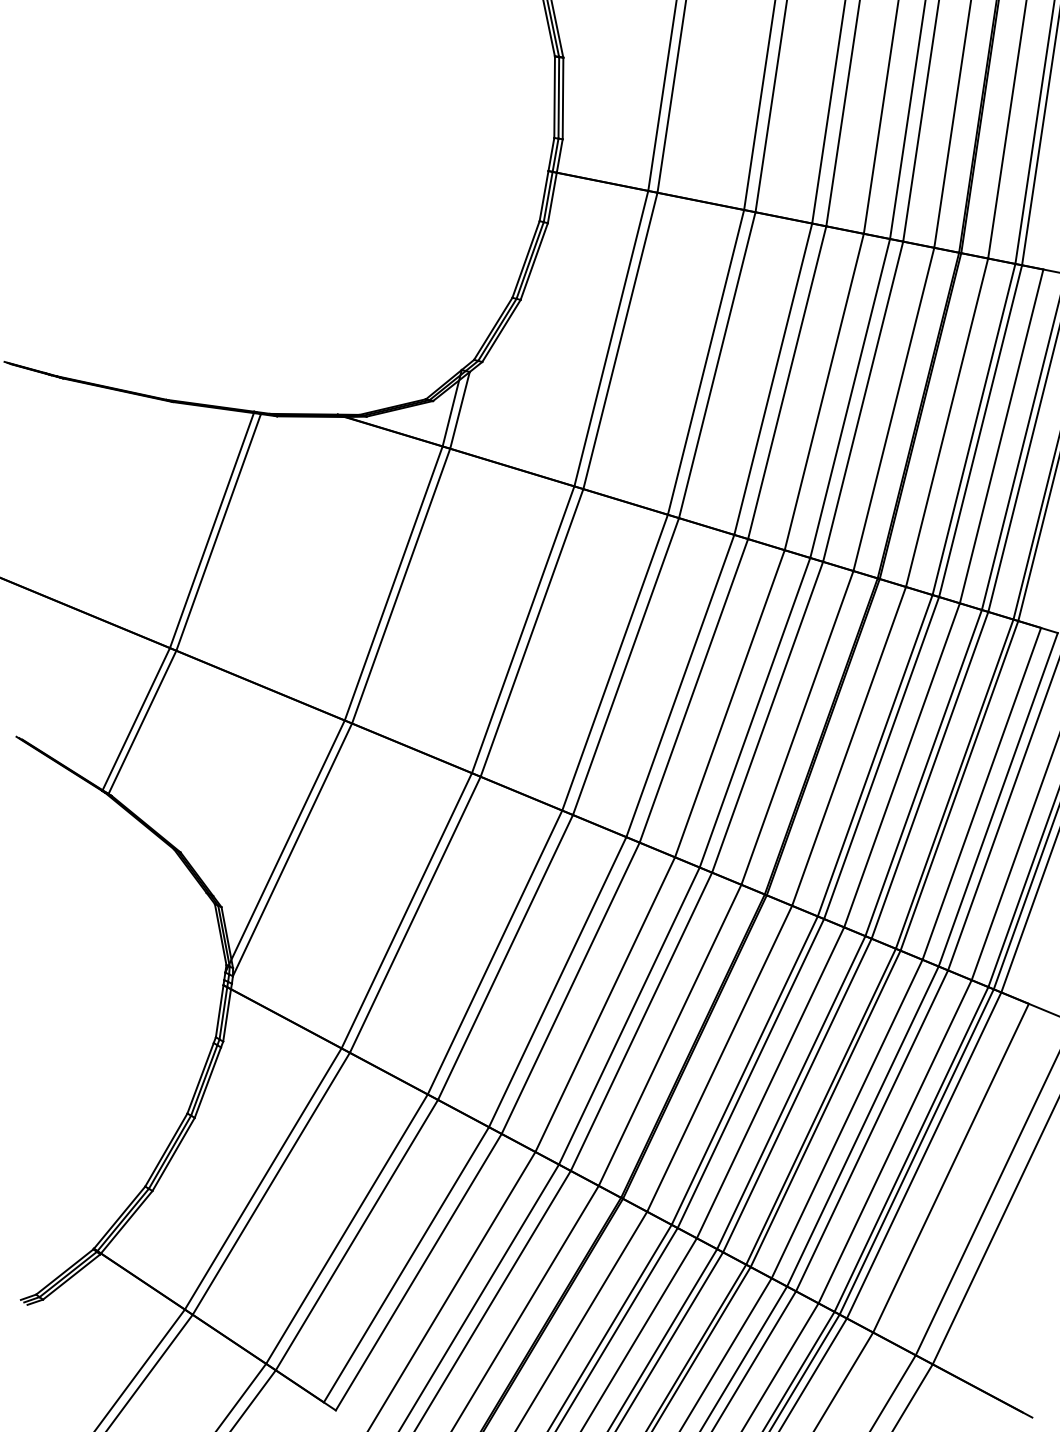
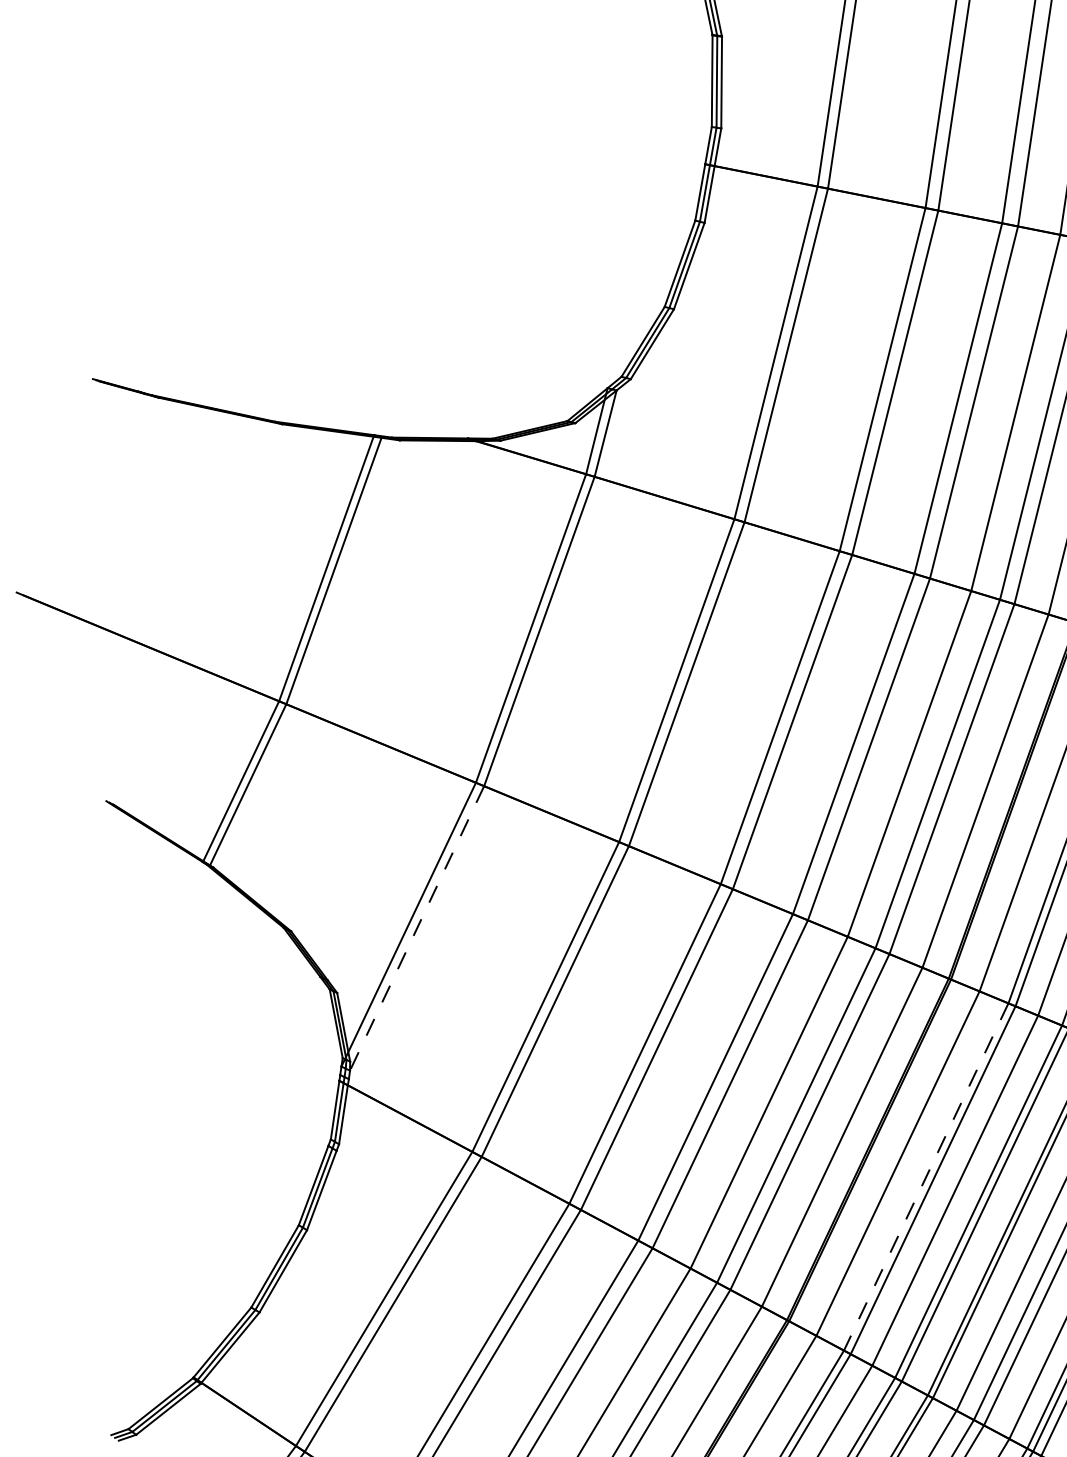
line: (292, 849) -> (417, 928), solid -> dashed
line: (744, 1070) -> (925, 1176), solid -> dashed

